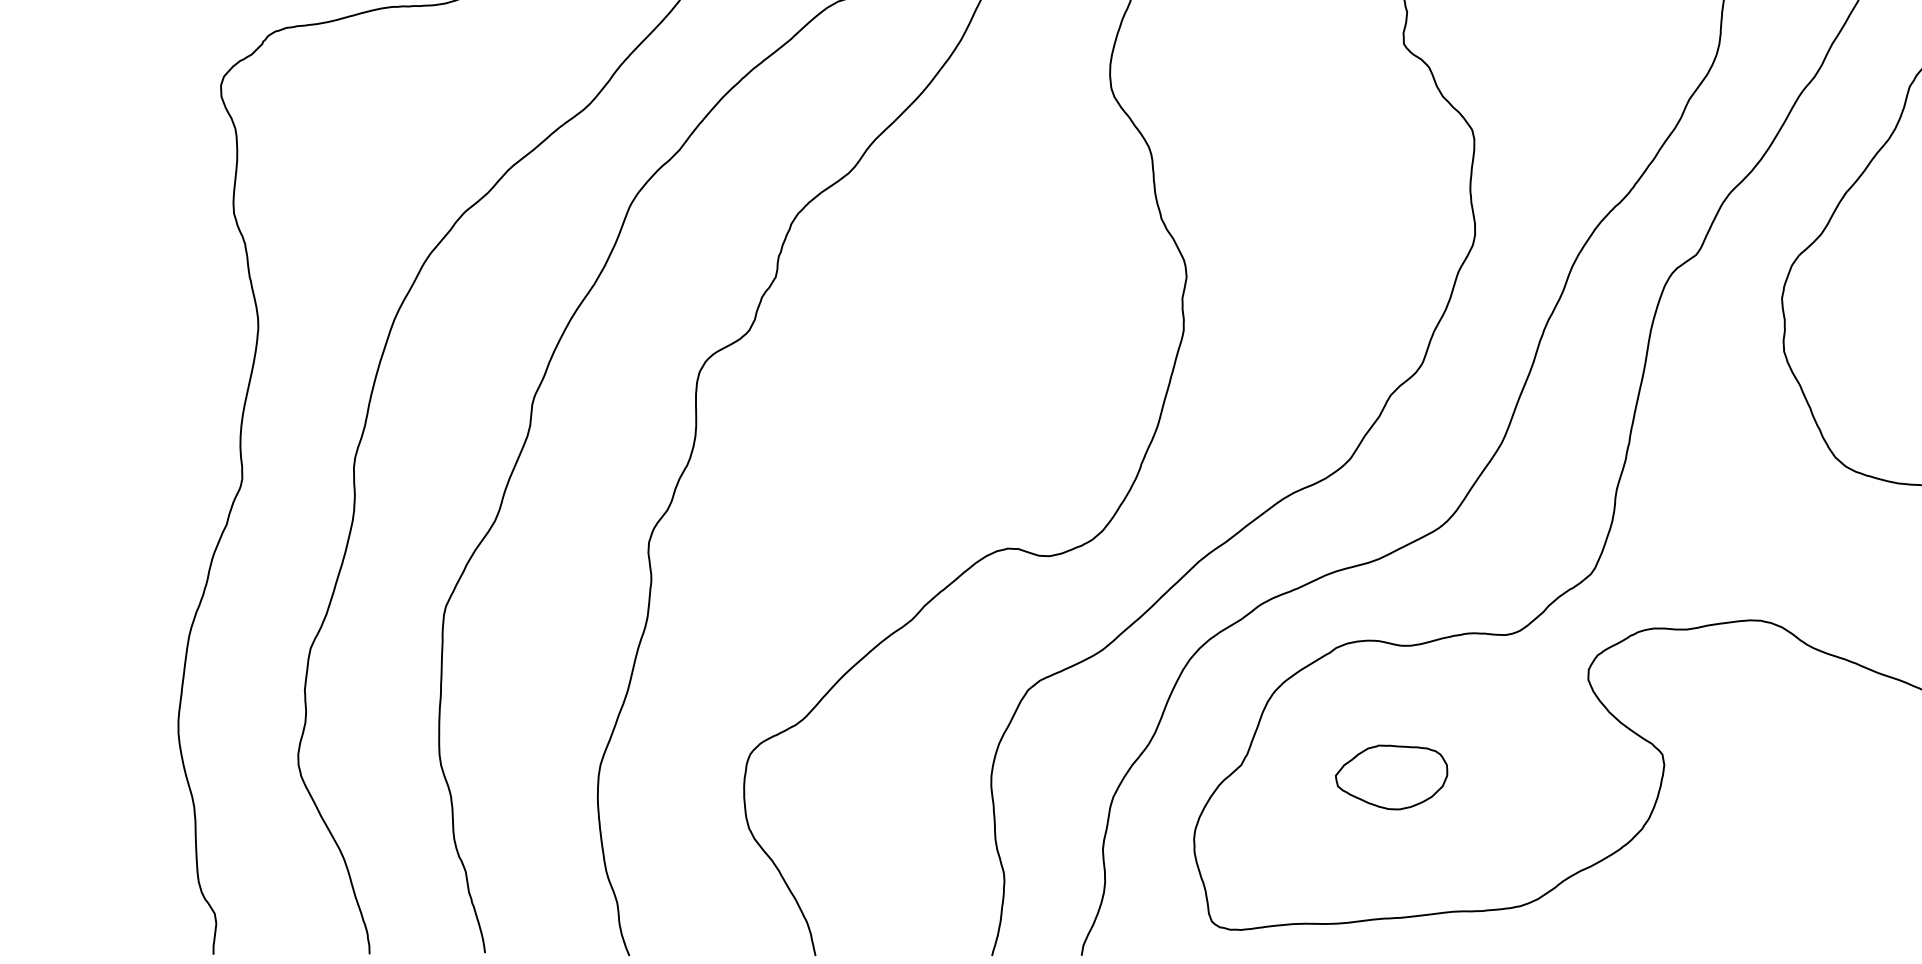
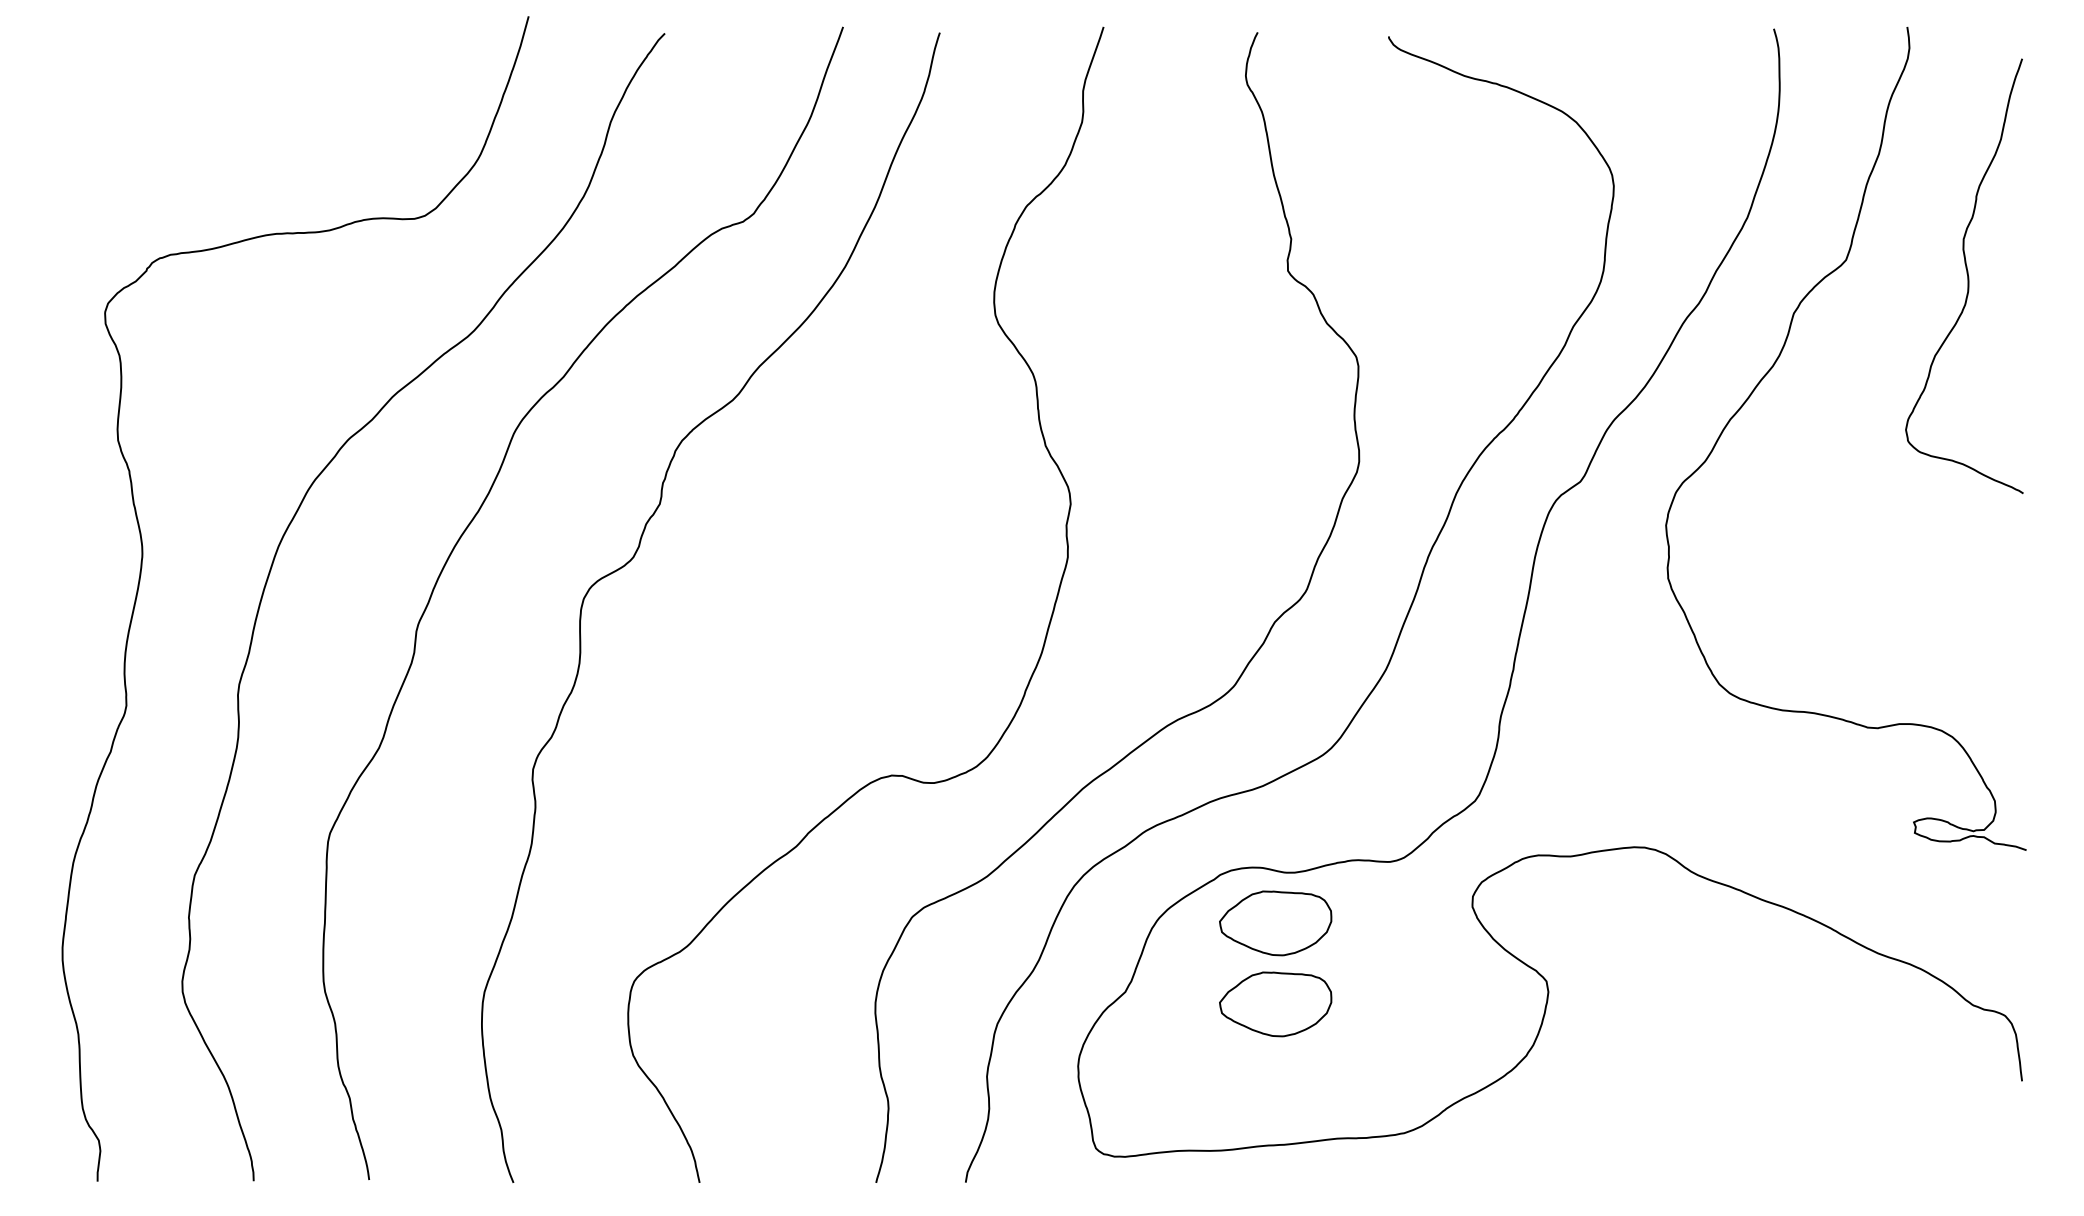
part: (1391, 696) -> (1275, 923), added

